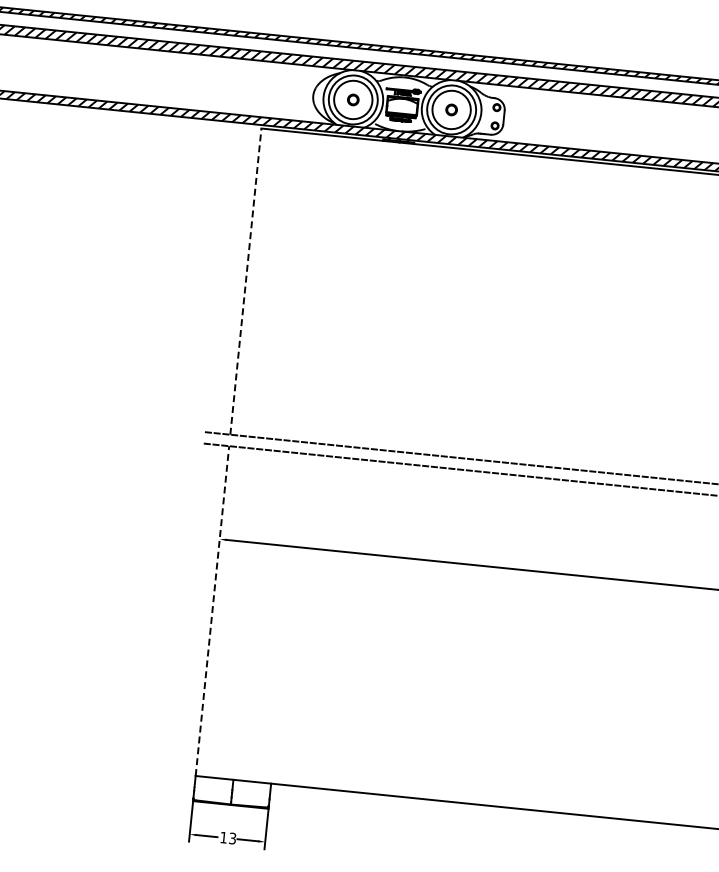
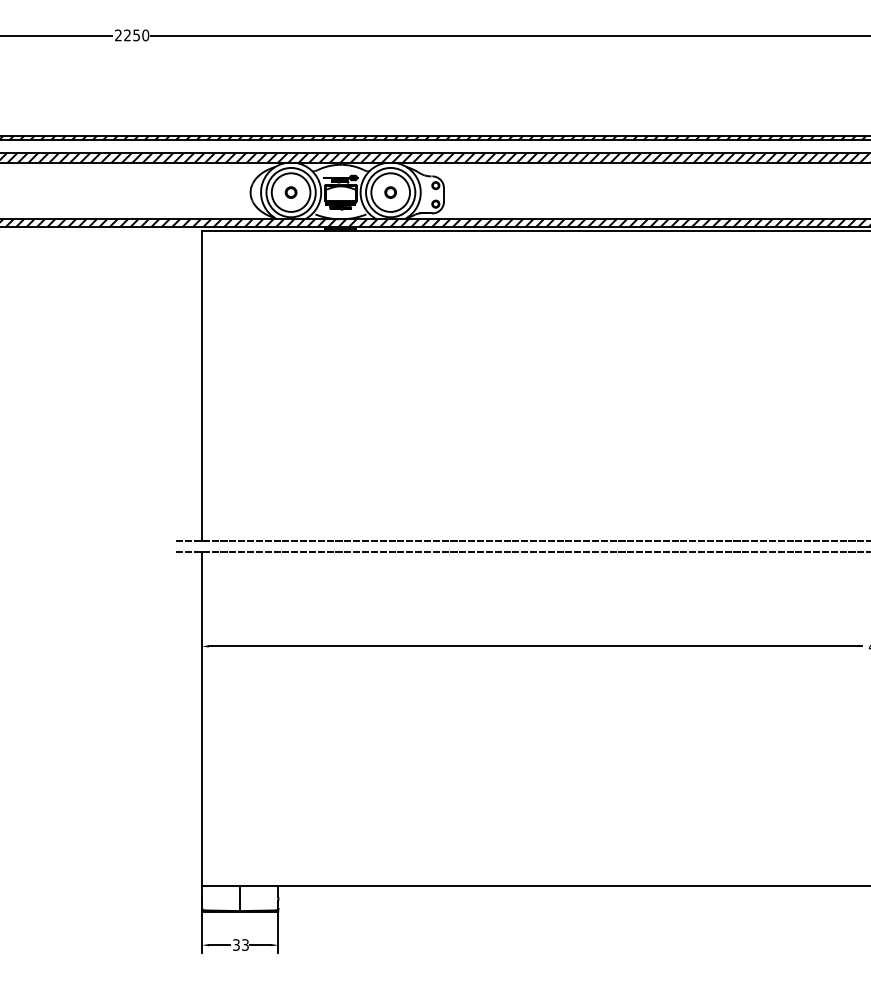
line: (245, 281) -> (201, 385), dashed -> solid
line: (211, 611) -> (201, 719), dashed -> solid
text: (223, 837) -> (236, 944), 13 -> 33

